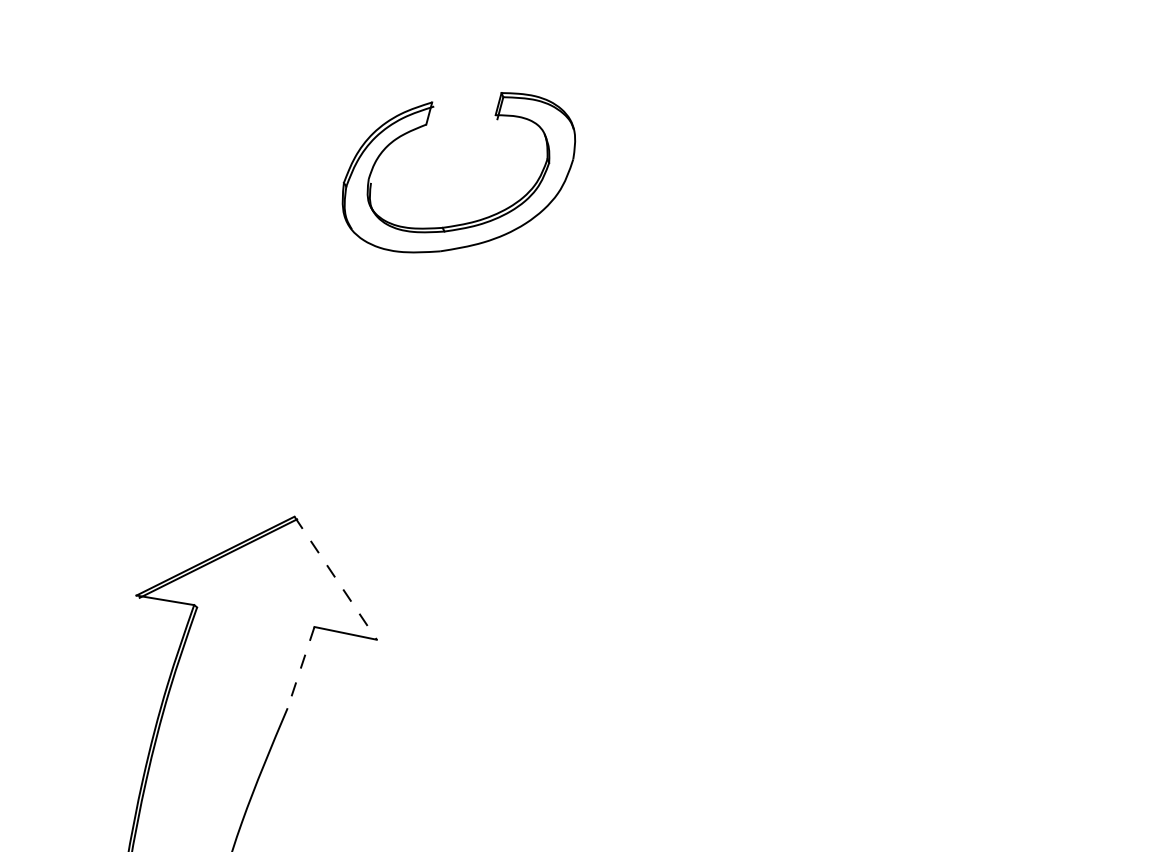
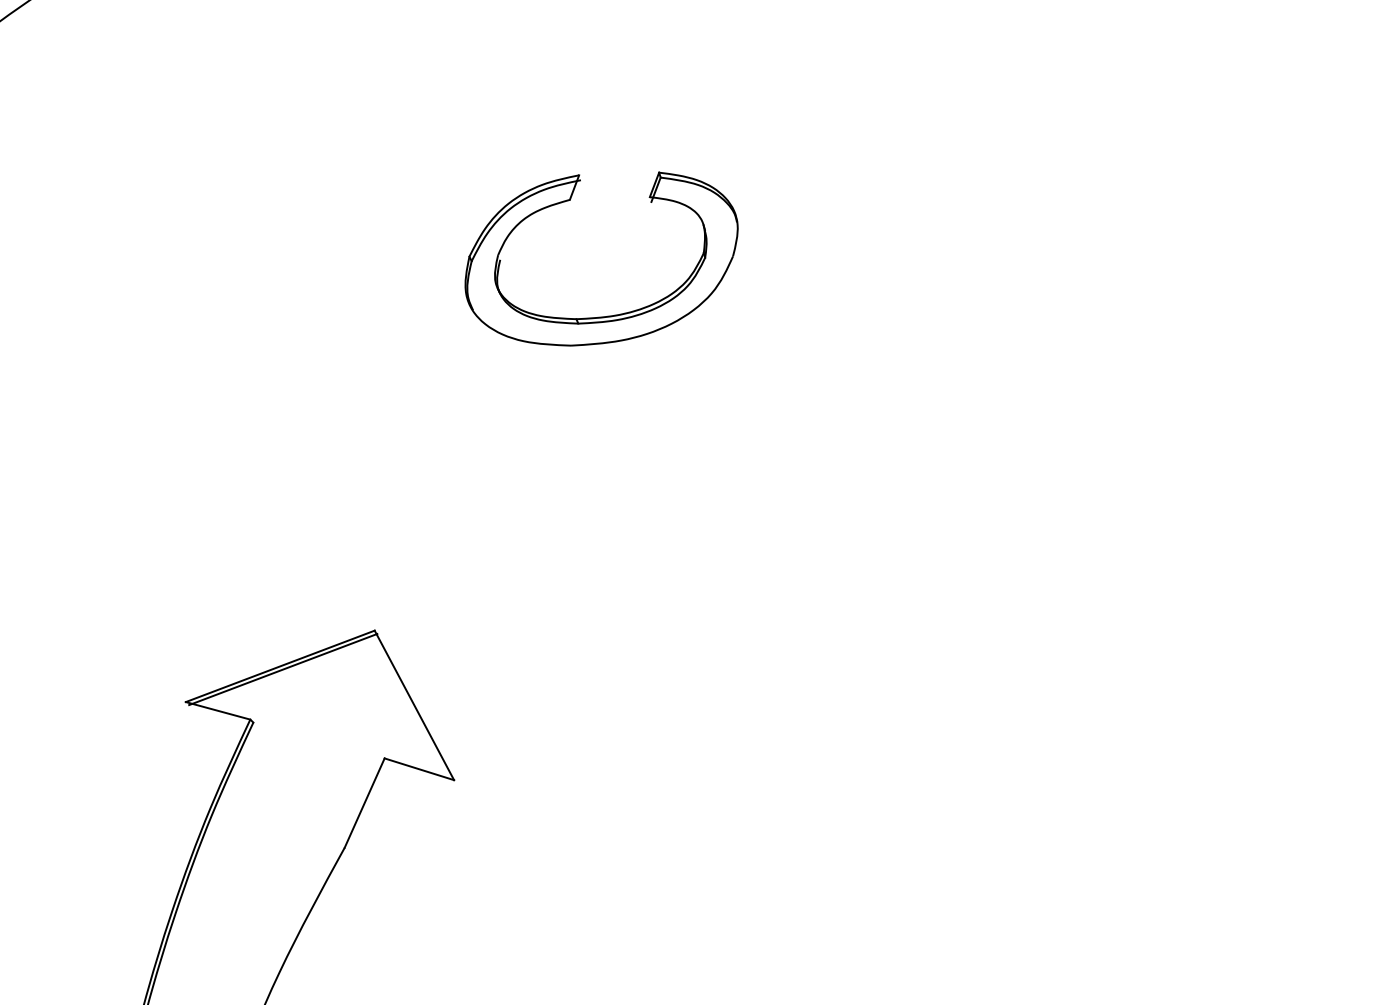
line: (335, 578) -> (414, 705), dashed -> solid
line: (300, 668) -> (364, 803), dashed -> solid

